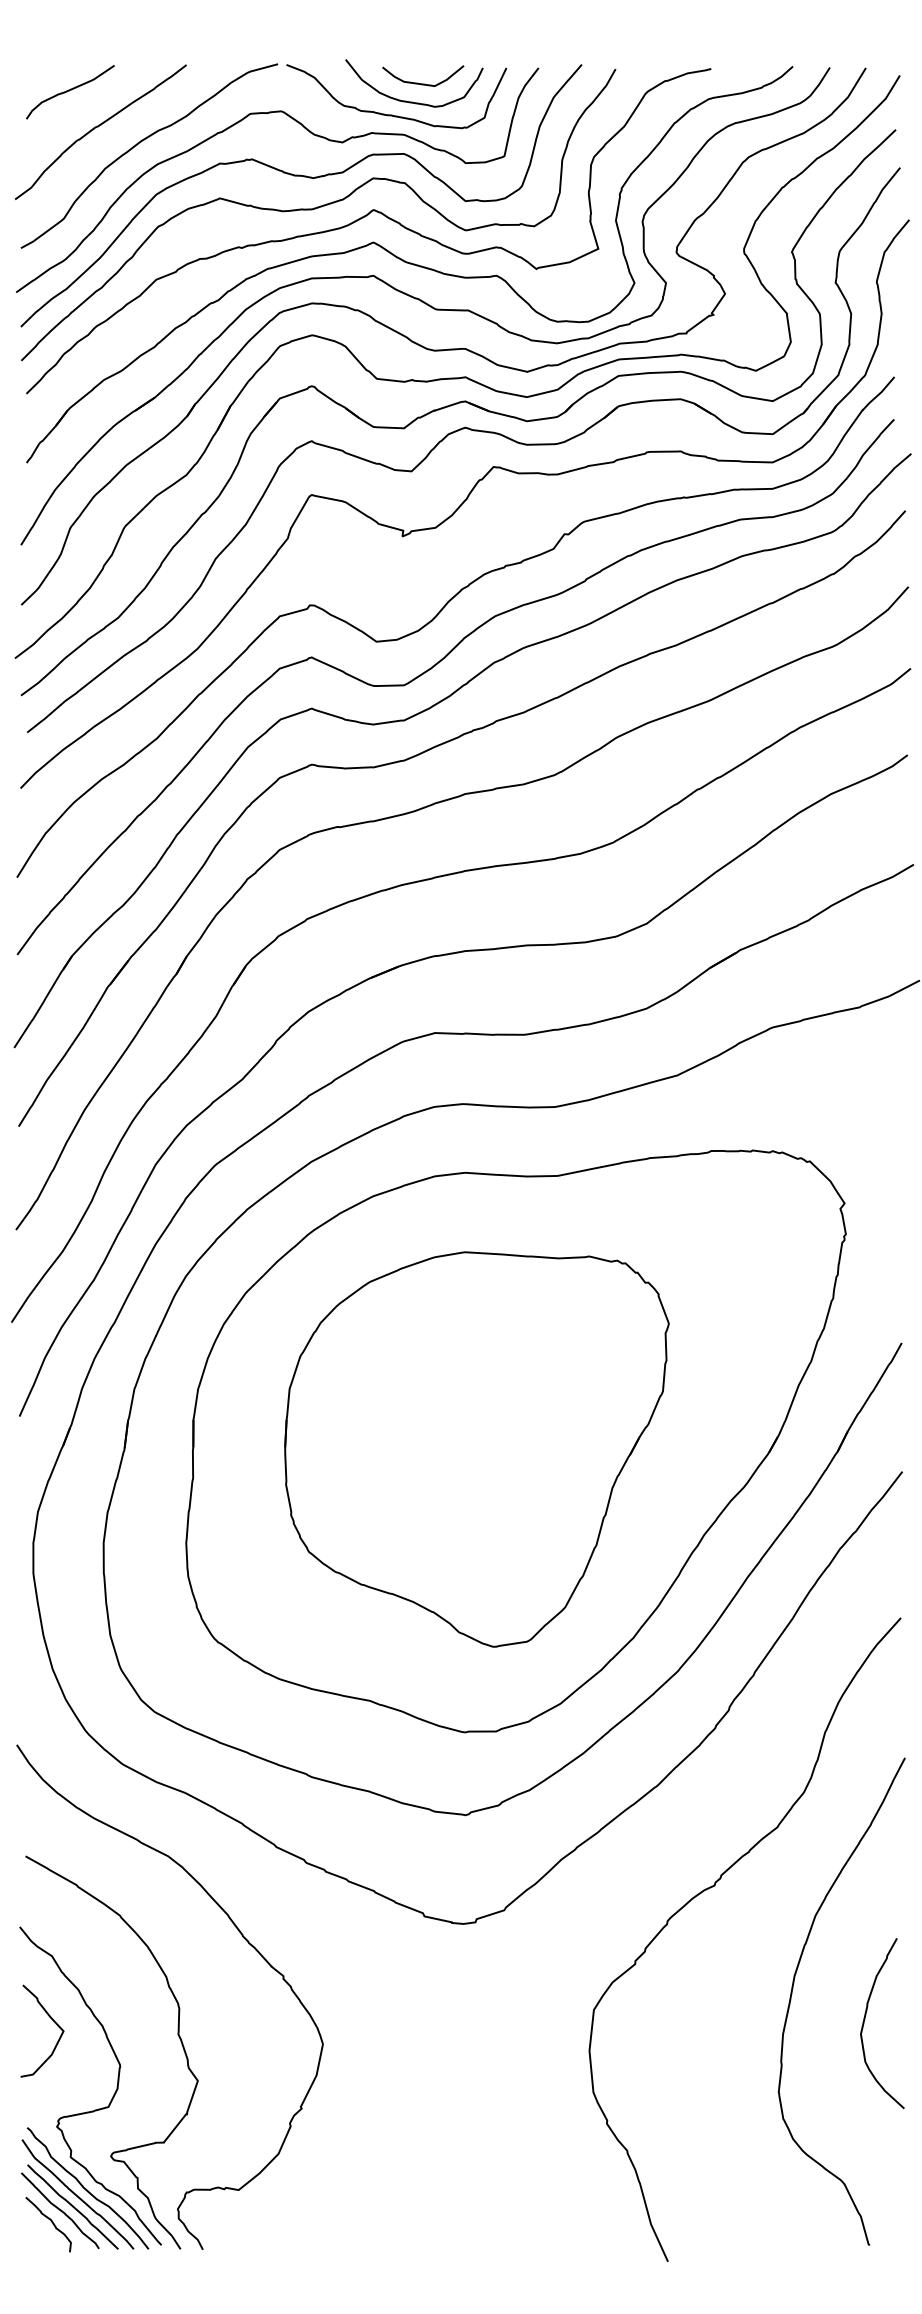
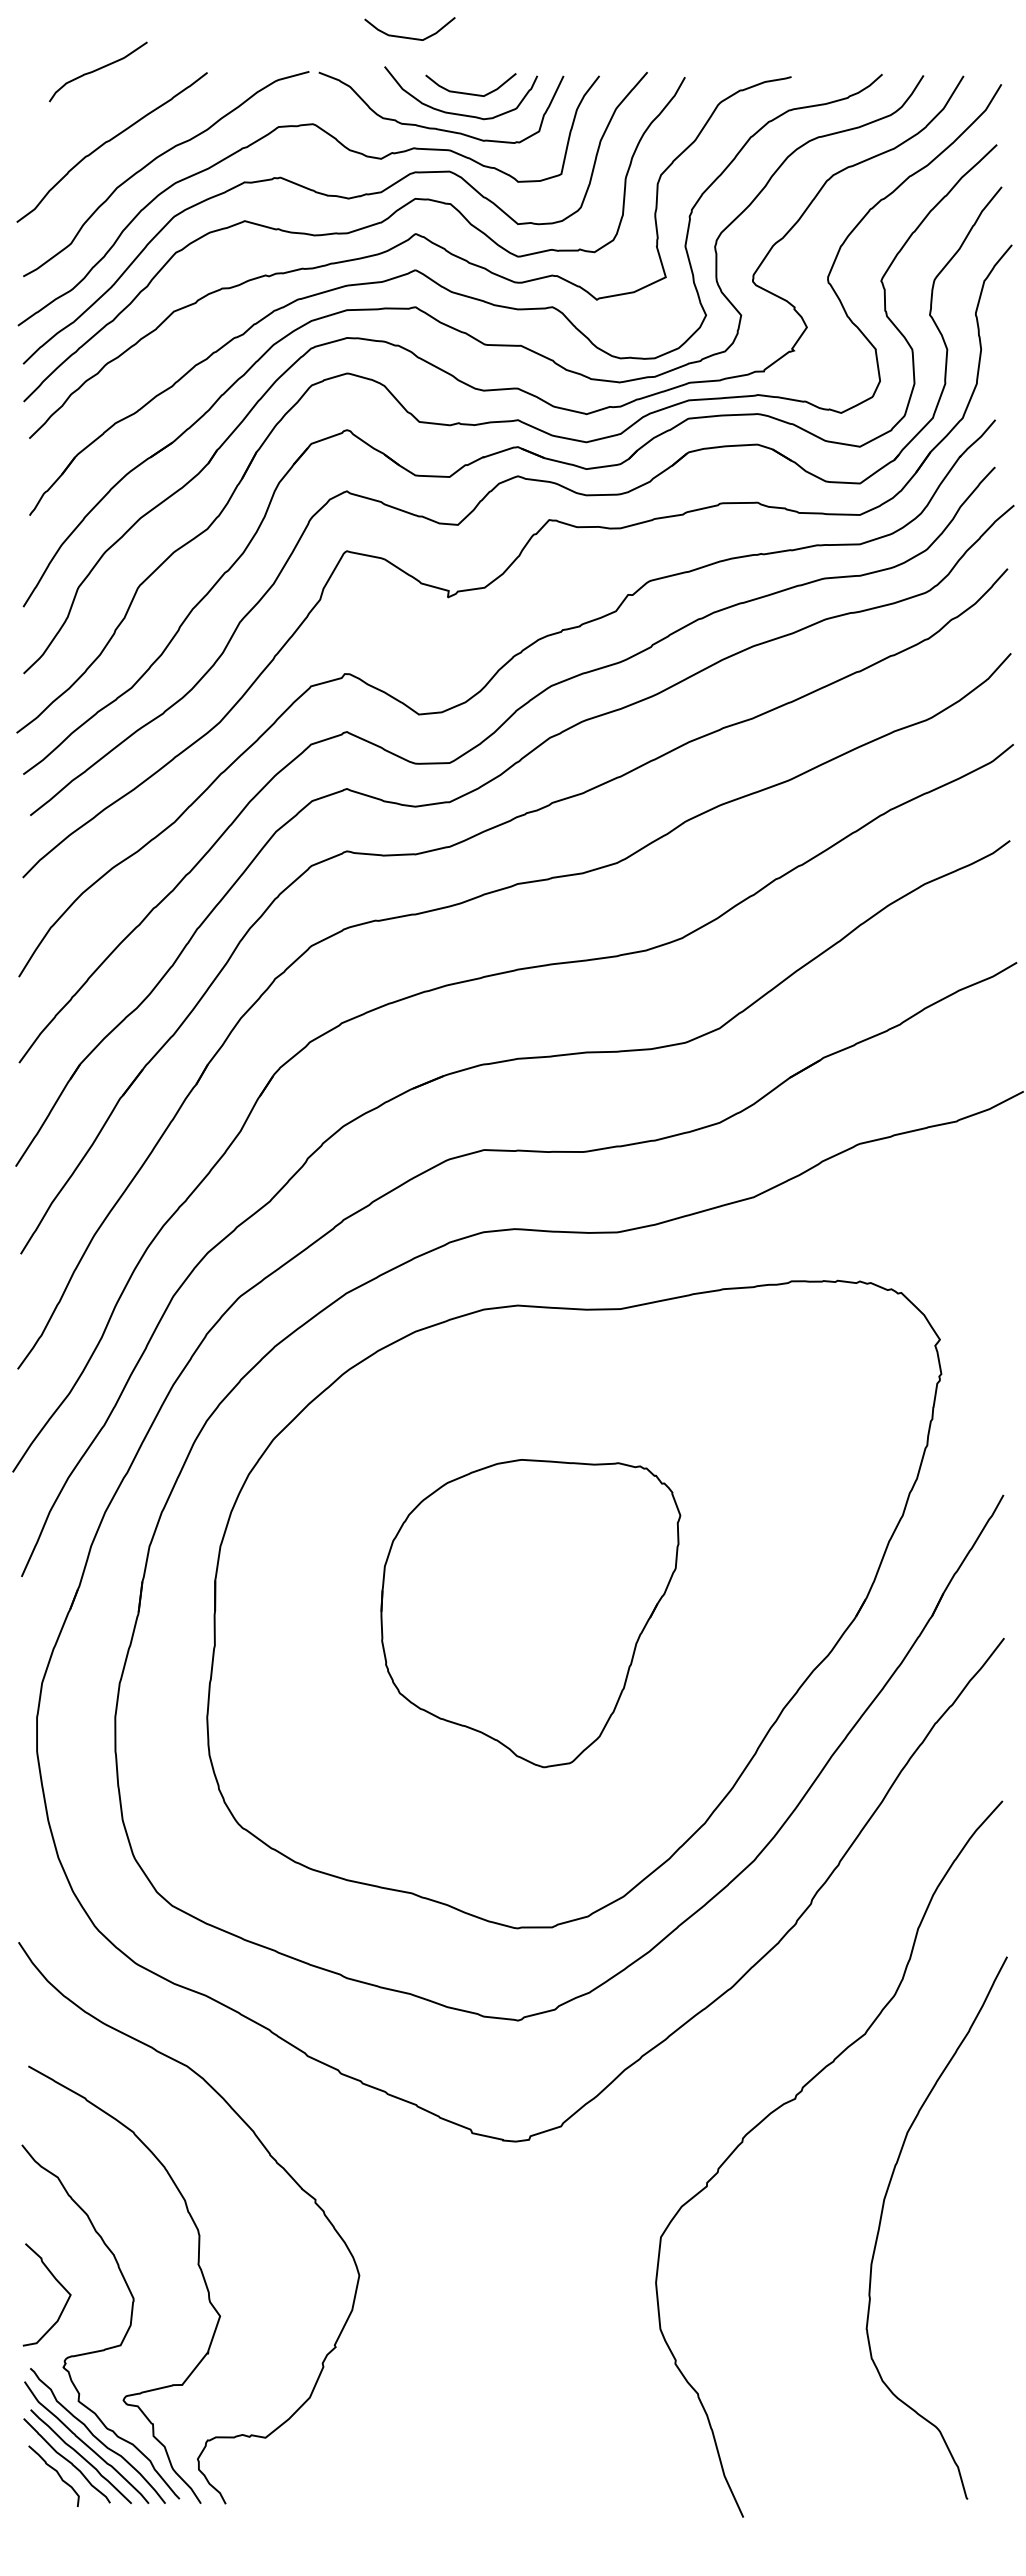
curve: (364, 32) -> (405, 36), added
curve: (69, 90) -> (97, 70), moved
part: (476, 1449) -> (530, 1613), size x0.7
curve: (865, 2018) -> (963, 2246), removed
curve: (51, 2020) -> (57, 2282), moved

